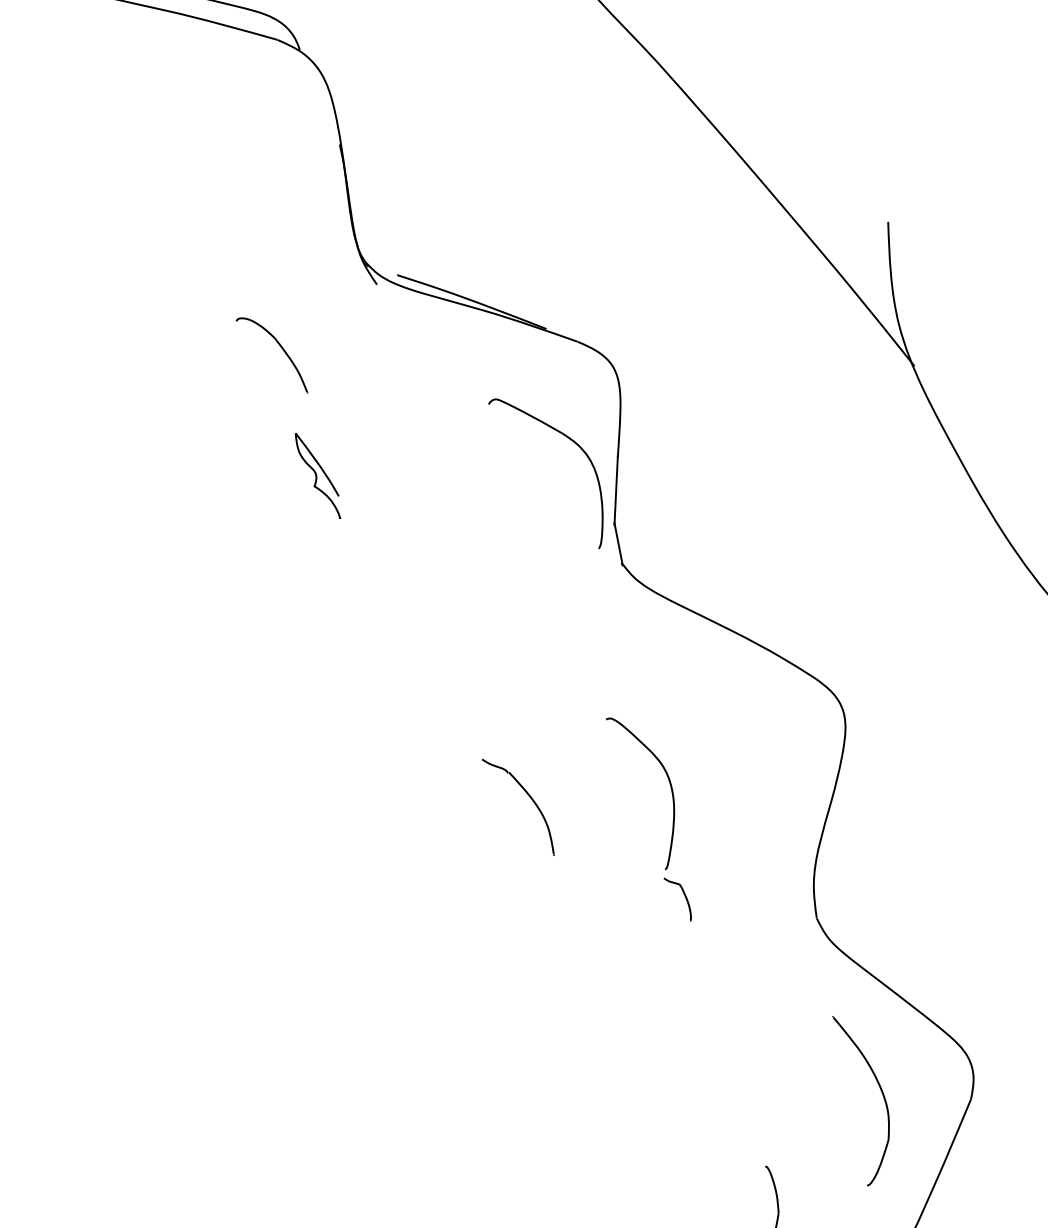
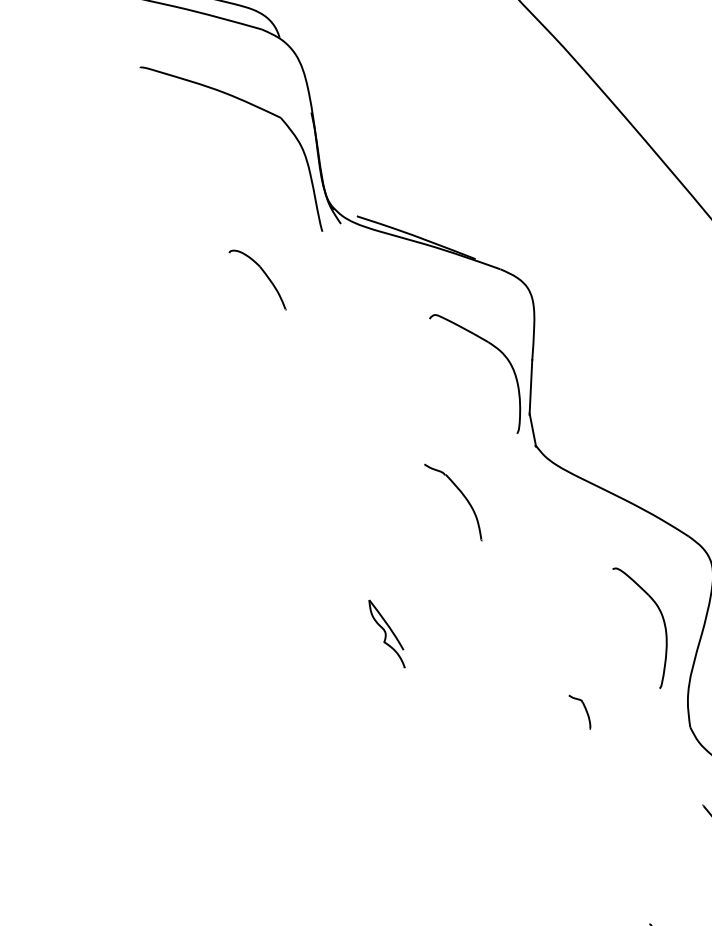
part: (264, 135) -> (251, 105), added
part: (317, 475) -> (386, 633), moved
part: (669, 784) -> (663, 620), moved
part: (528, 796) -> (461, 493), moved

